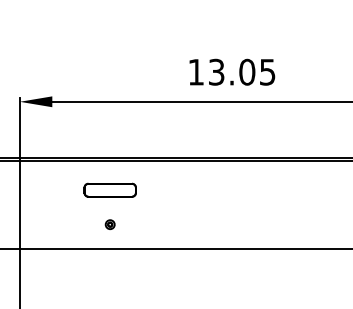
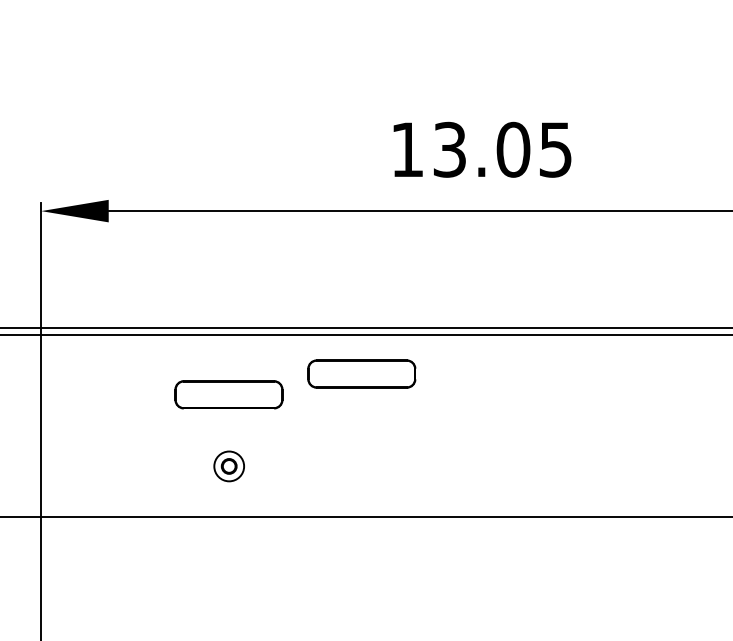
part: (173, 179) -> (360, 372), added
part: (109, 224) -> (227, 465), size x1.6

